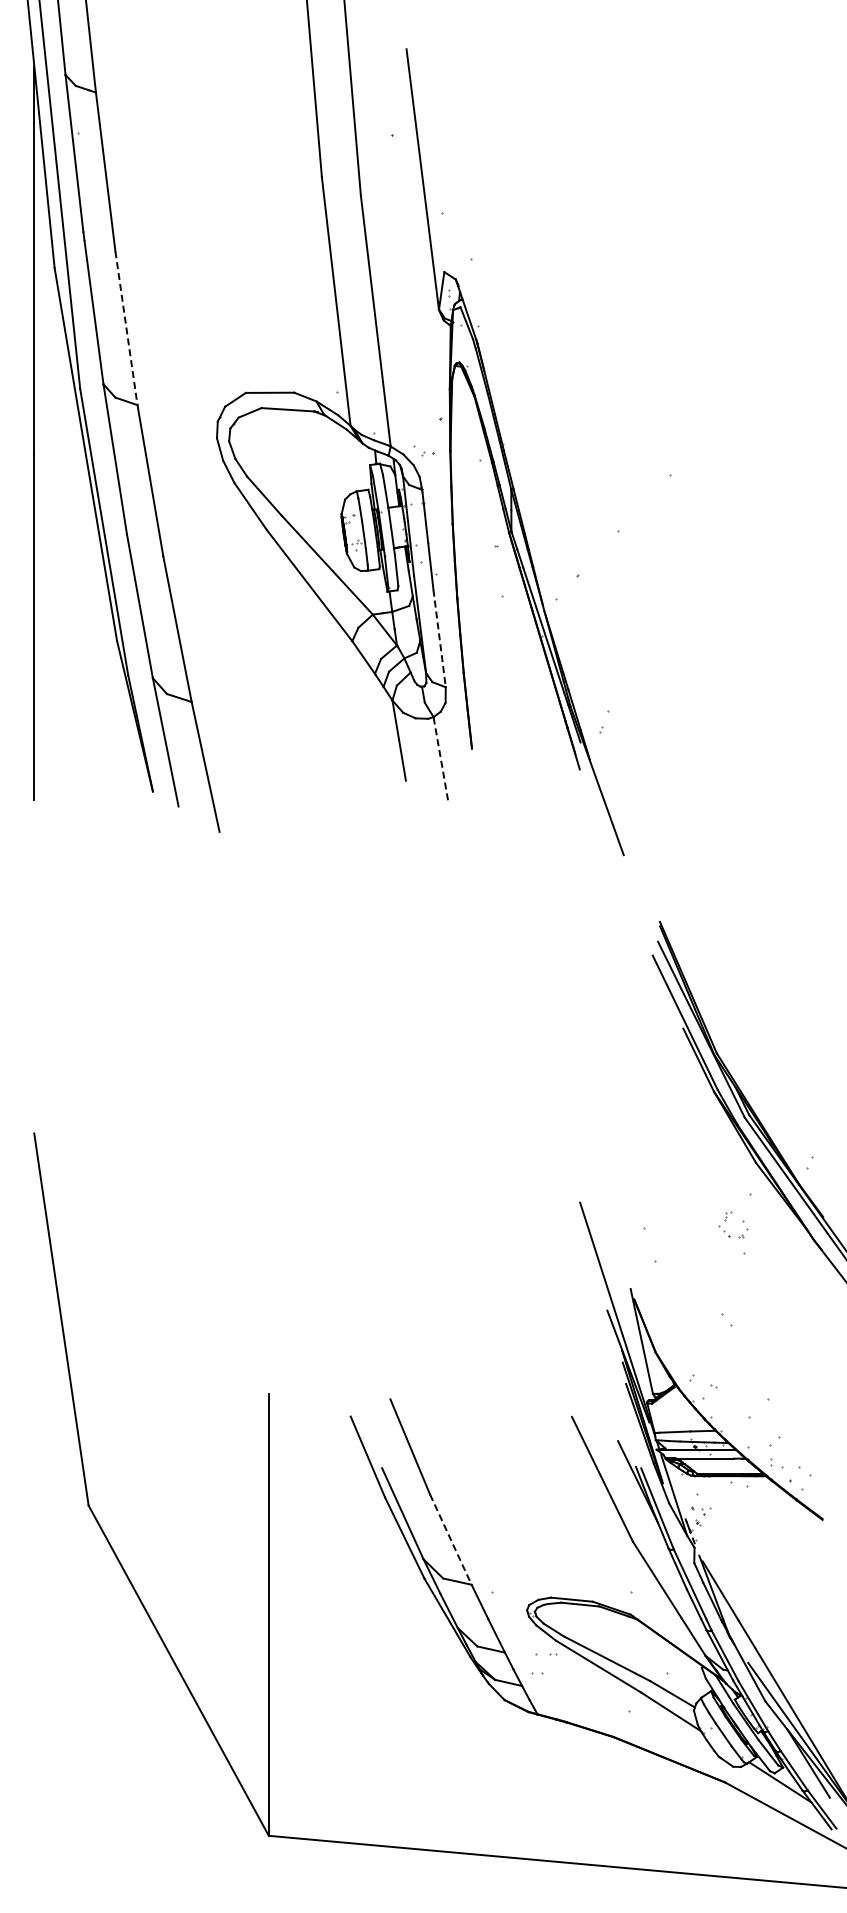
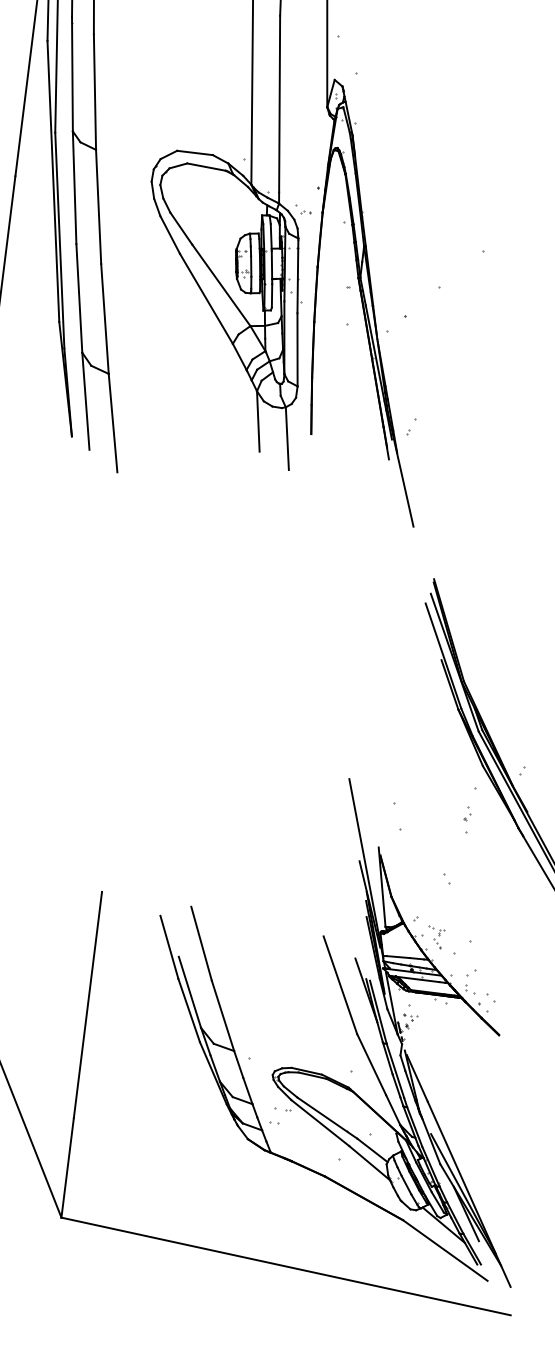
line: (126, 328) -> (94, 92), dashed -> solid
line: (439, 638) -> (297, 349), dashed -> solid
line: (440, 758) -> (287, 438), dashed -> solid
part: (725, 1224) -> (438, 938), moved
line: (450, 1539) -> (222, 1015), dashed -> solid

